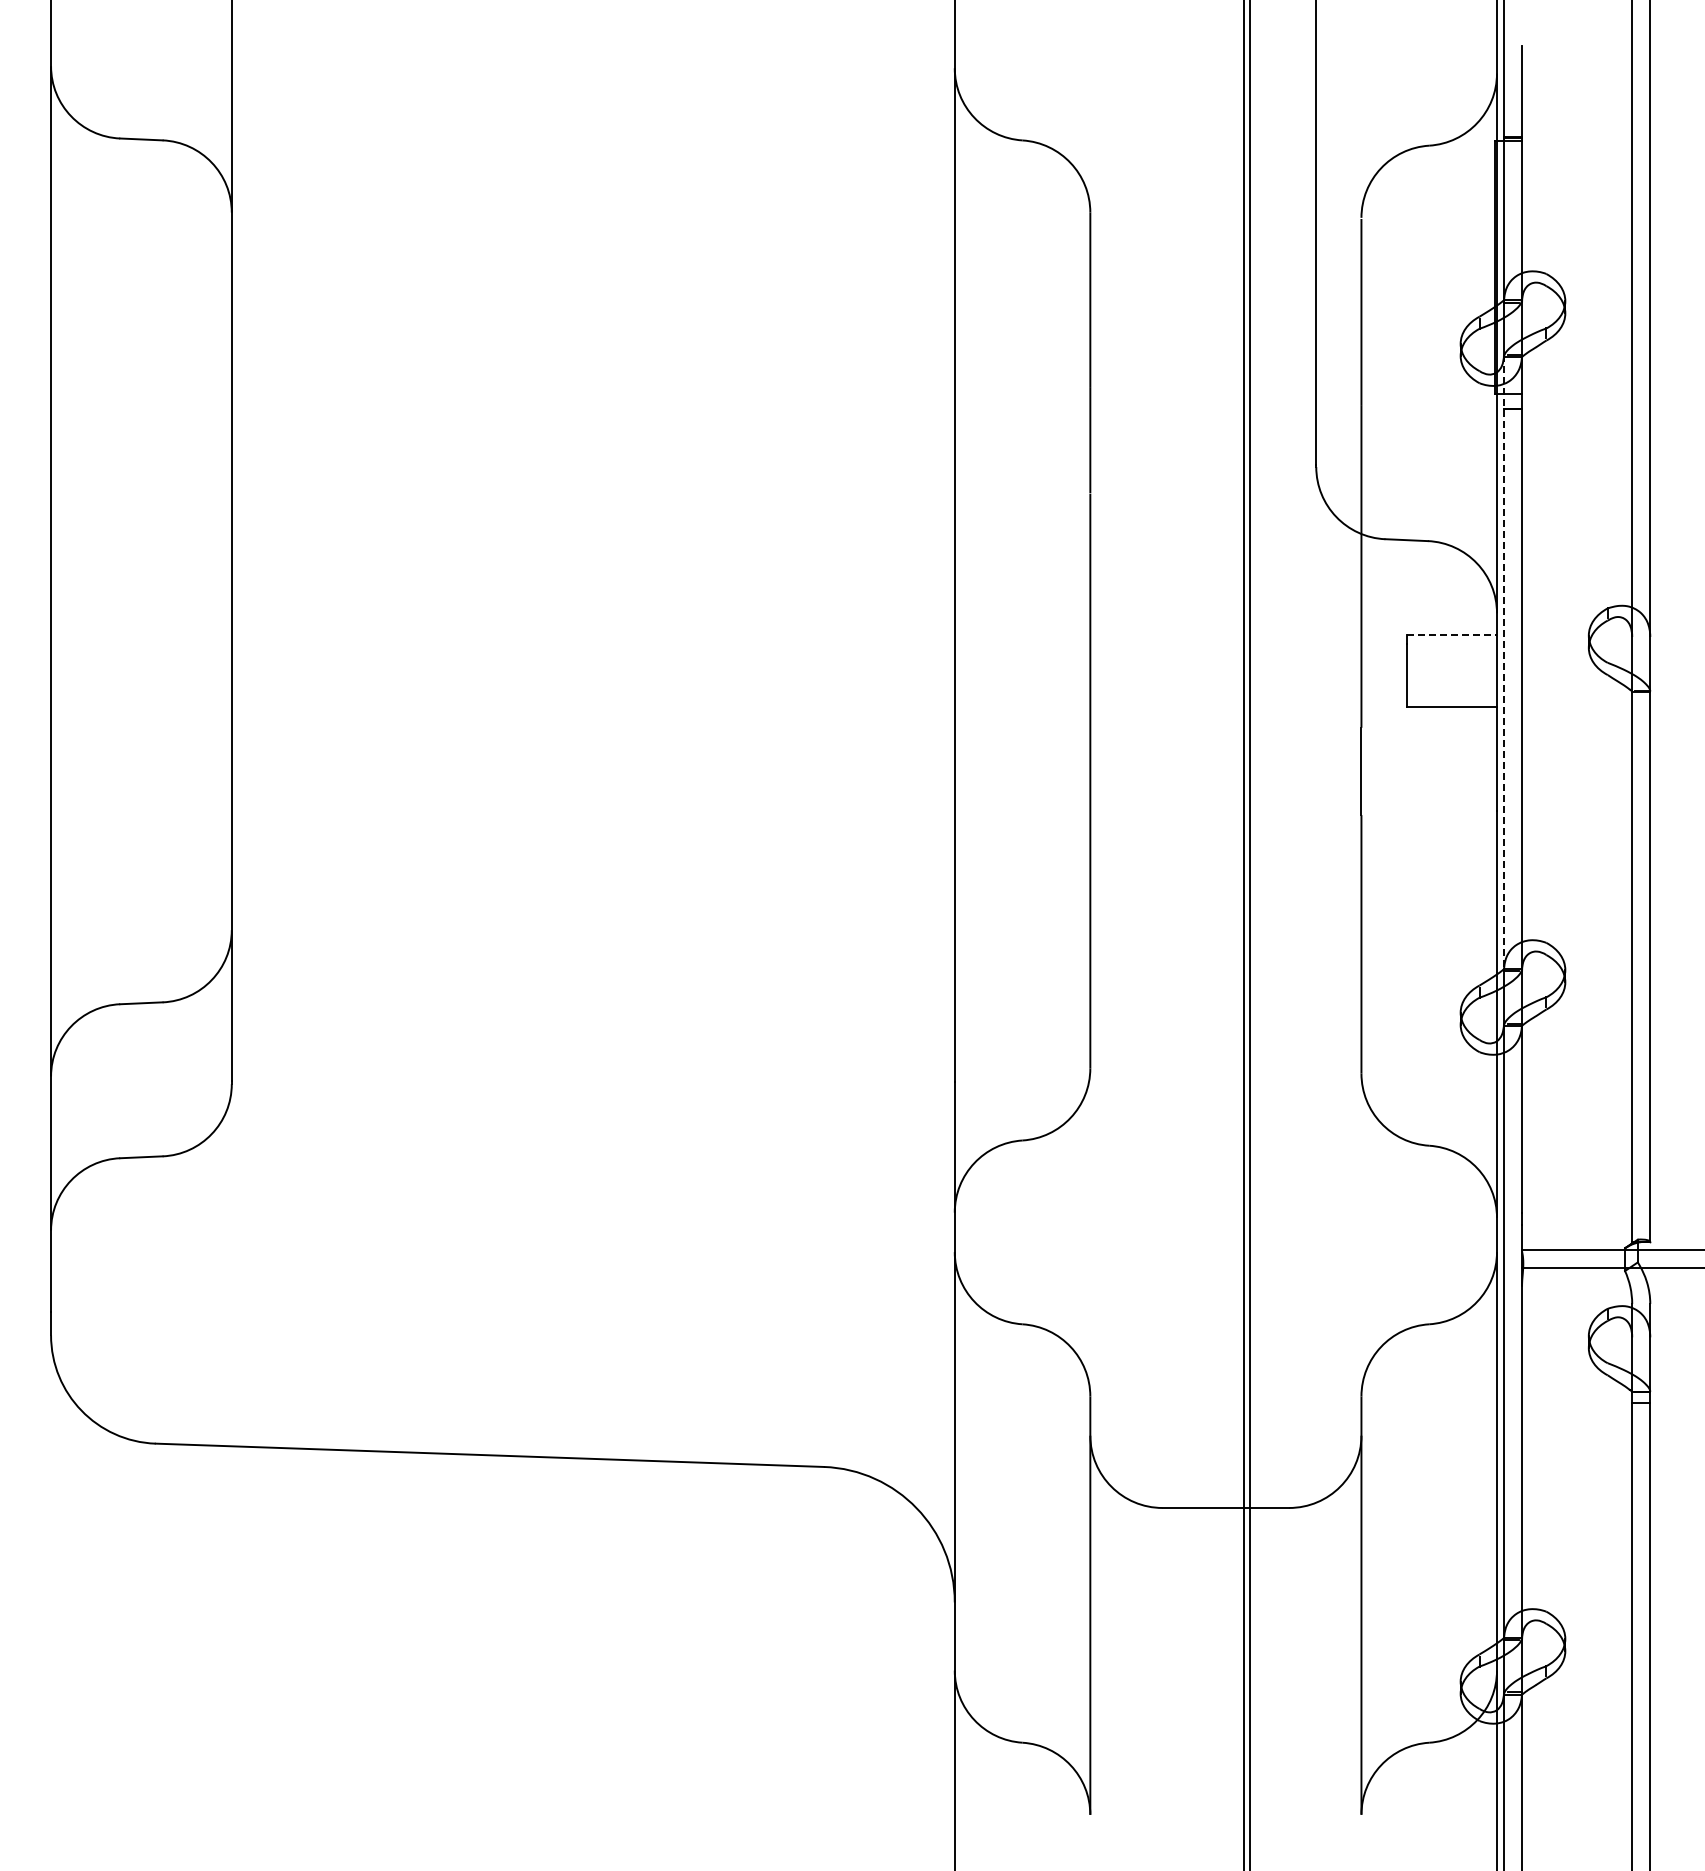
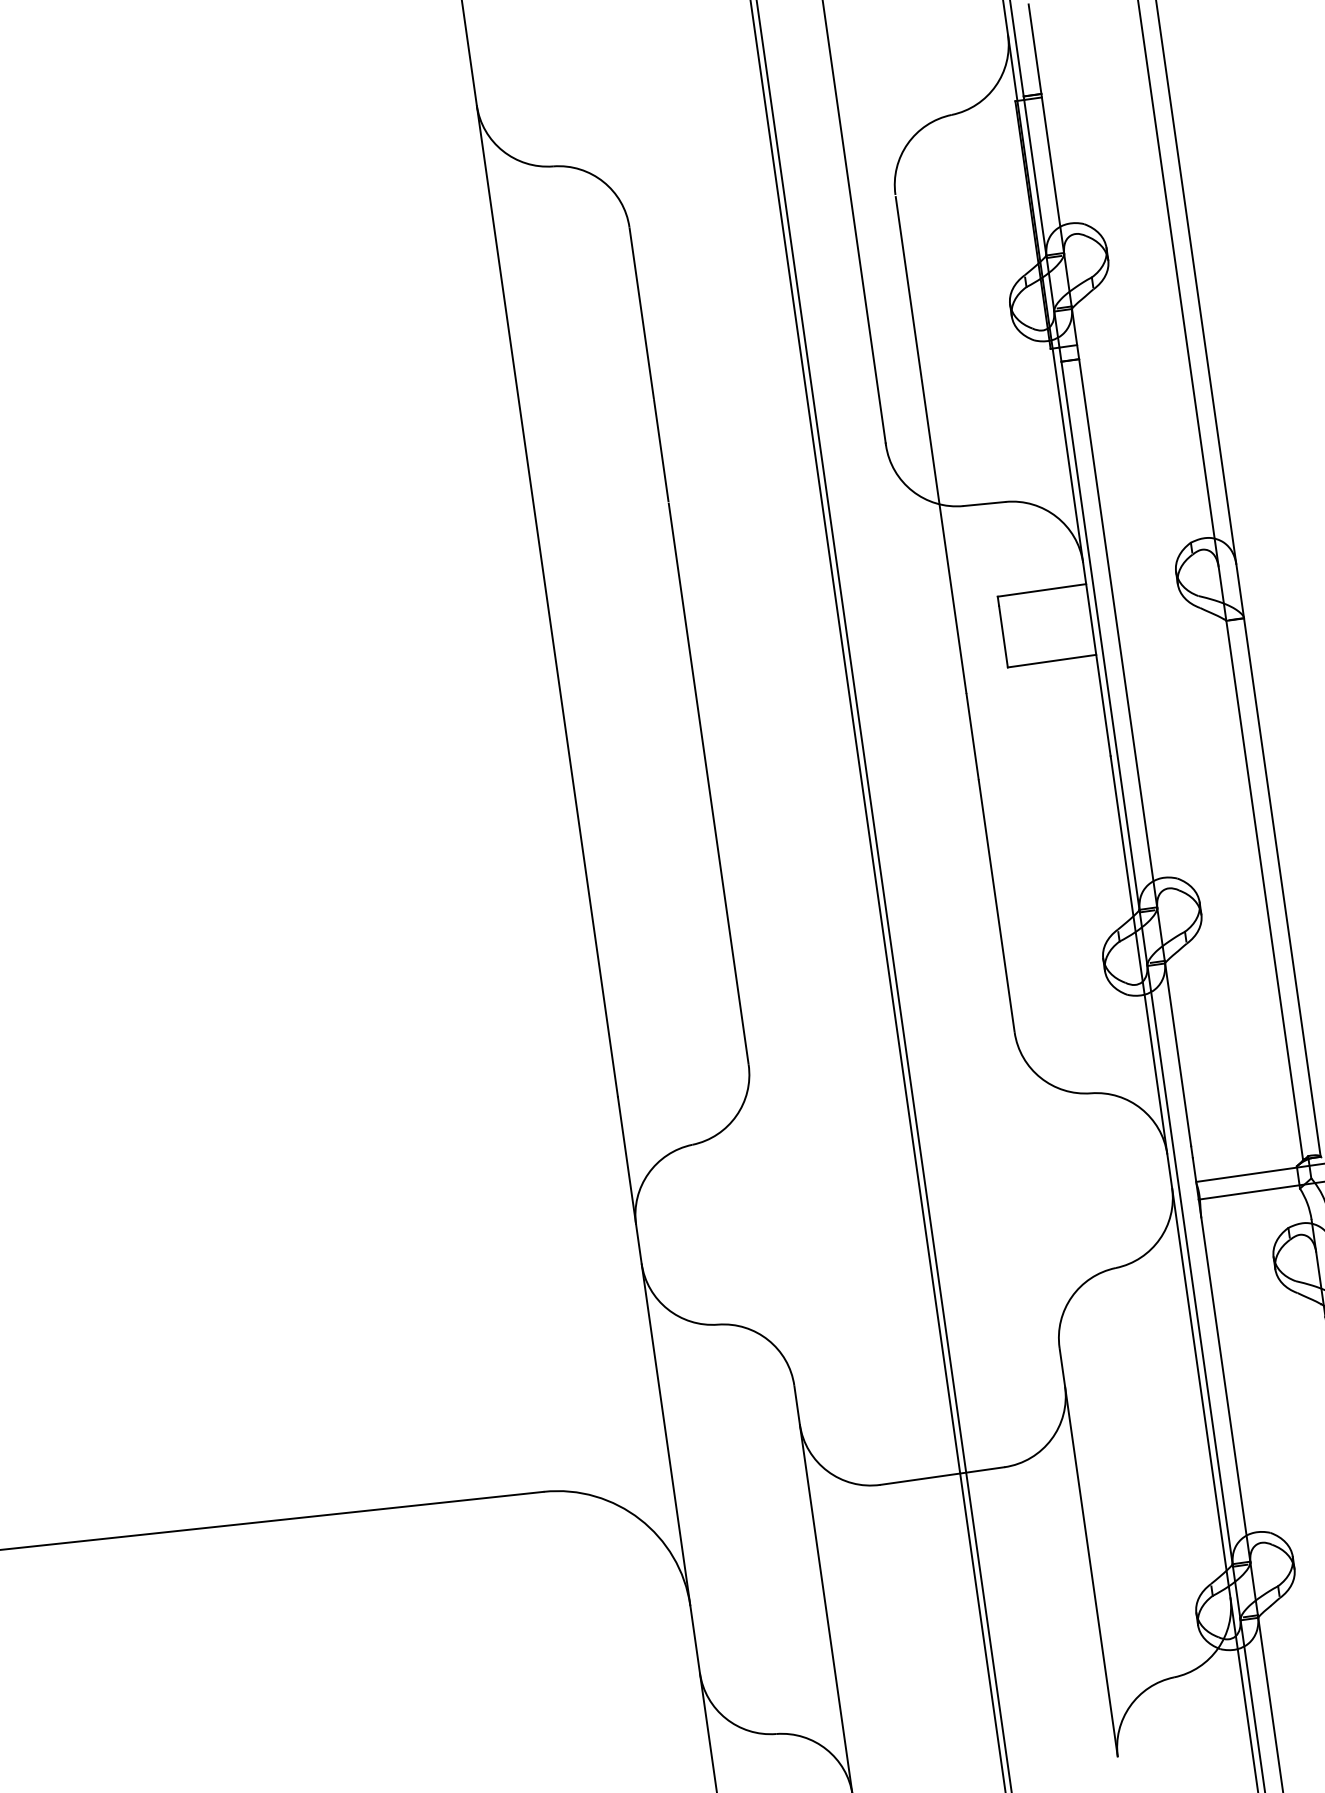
line: (1452, 634) -> (1042, 589), dashed -> solid
line: (1503, 662) -> (1096, 610), dashed -> solid

